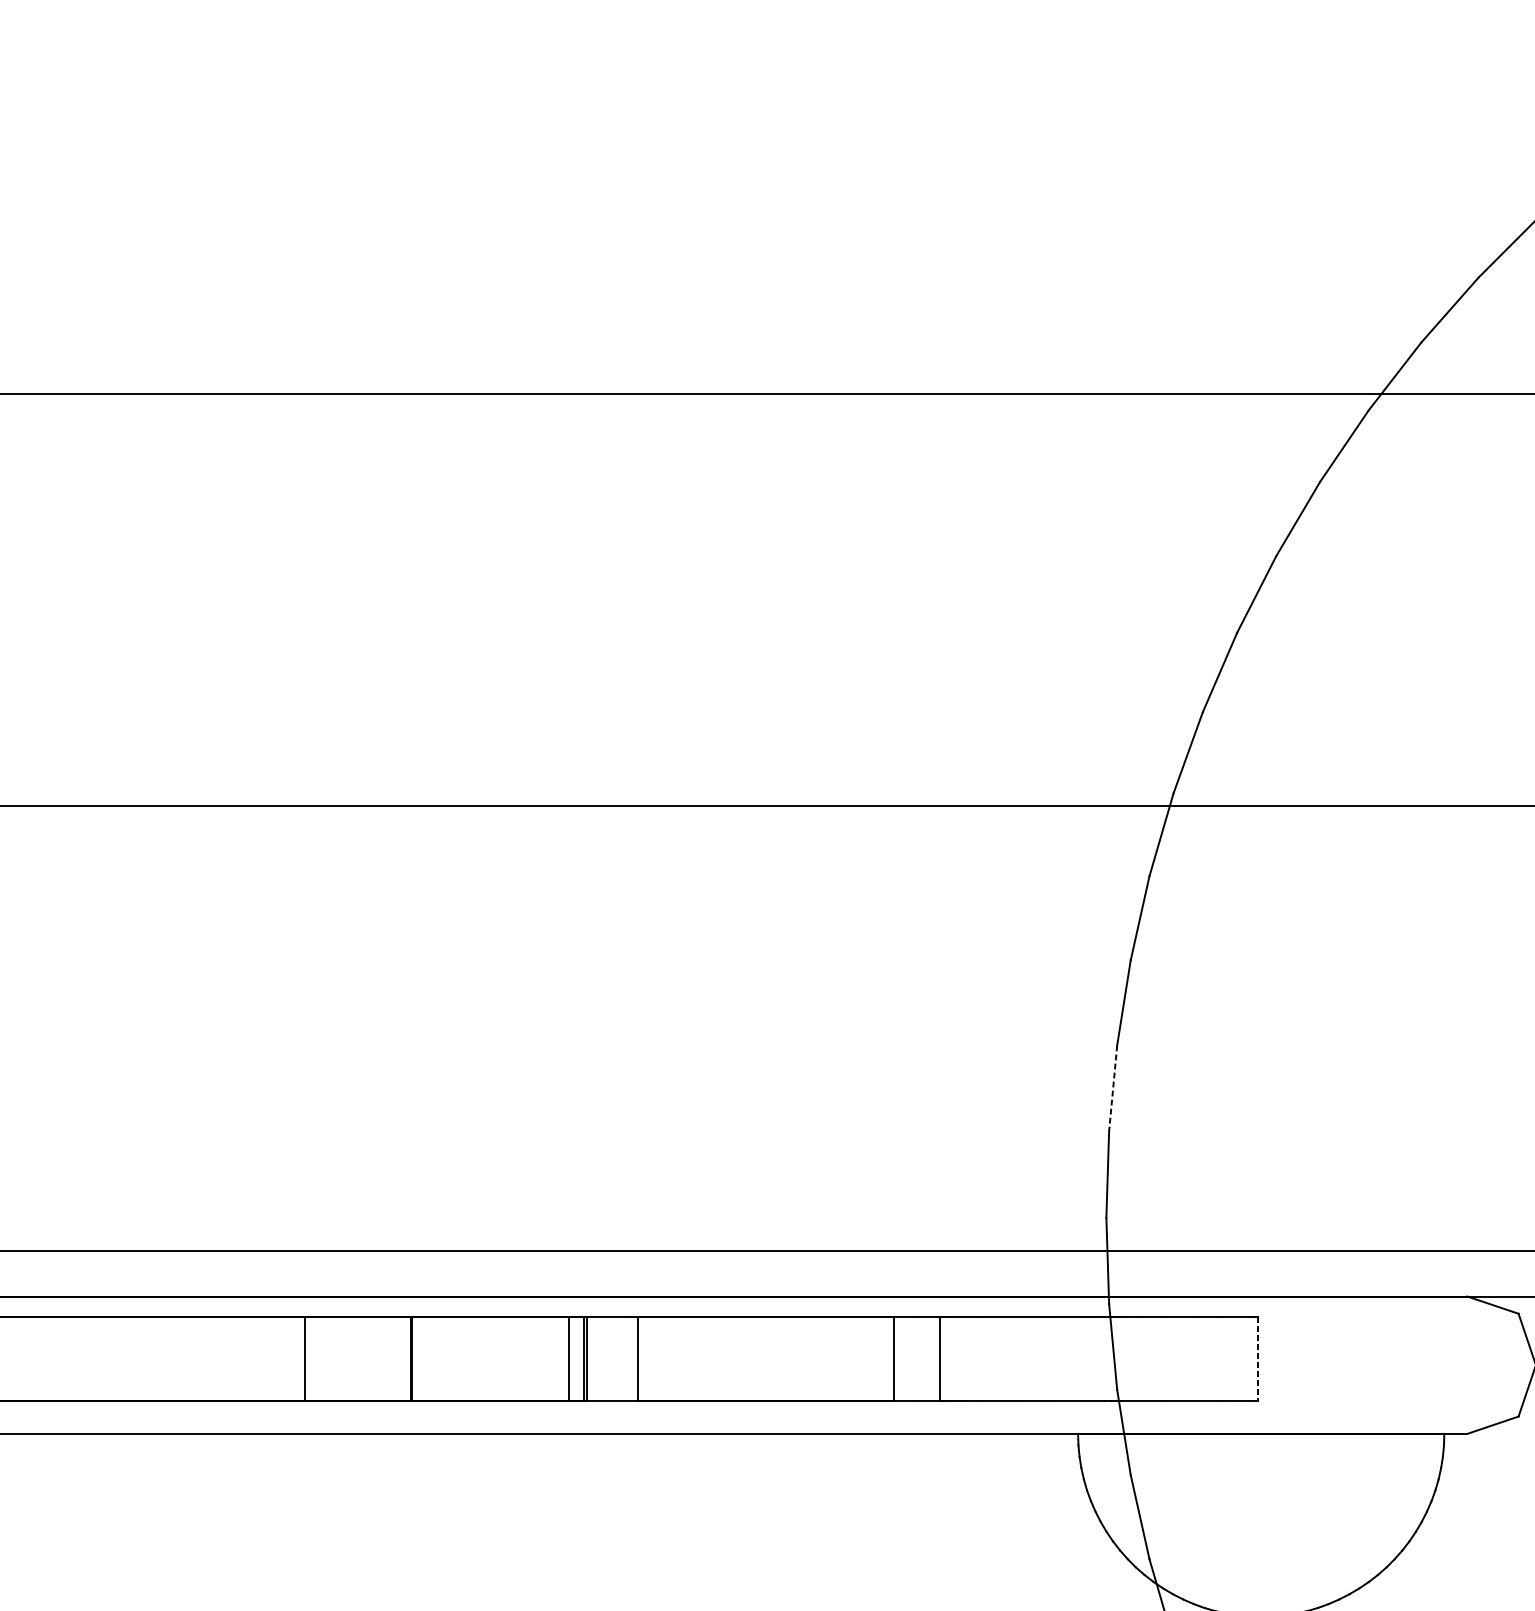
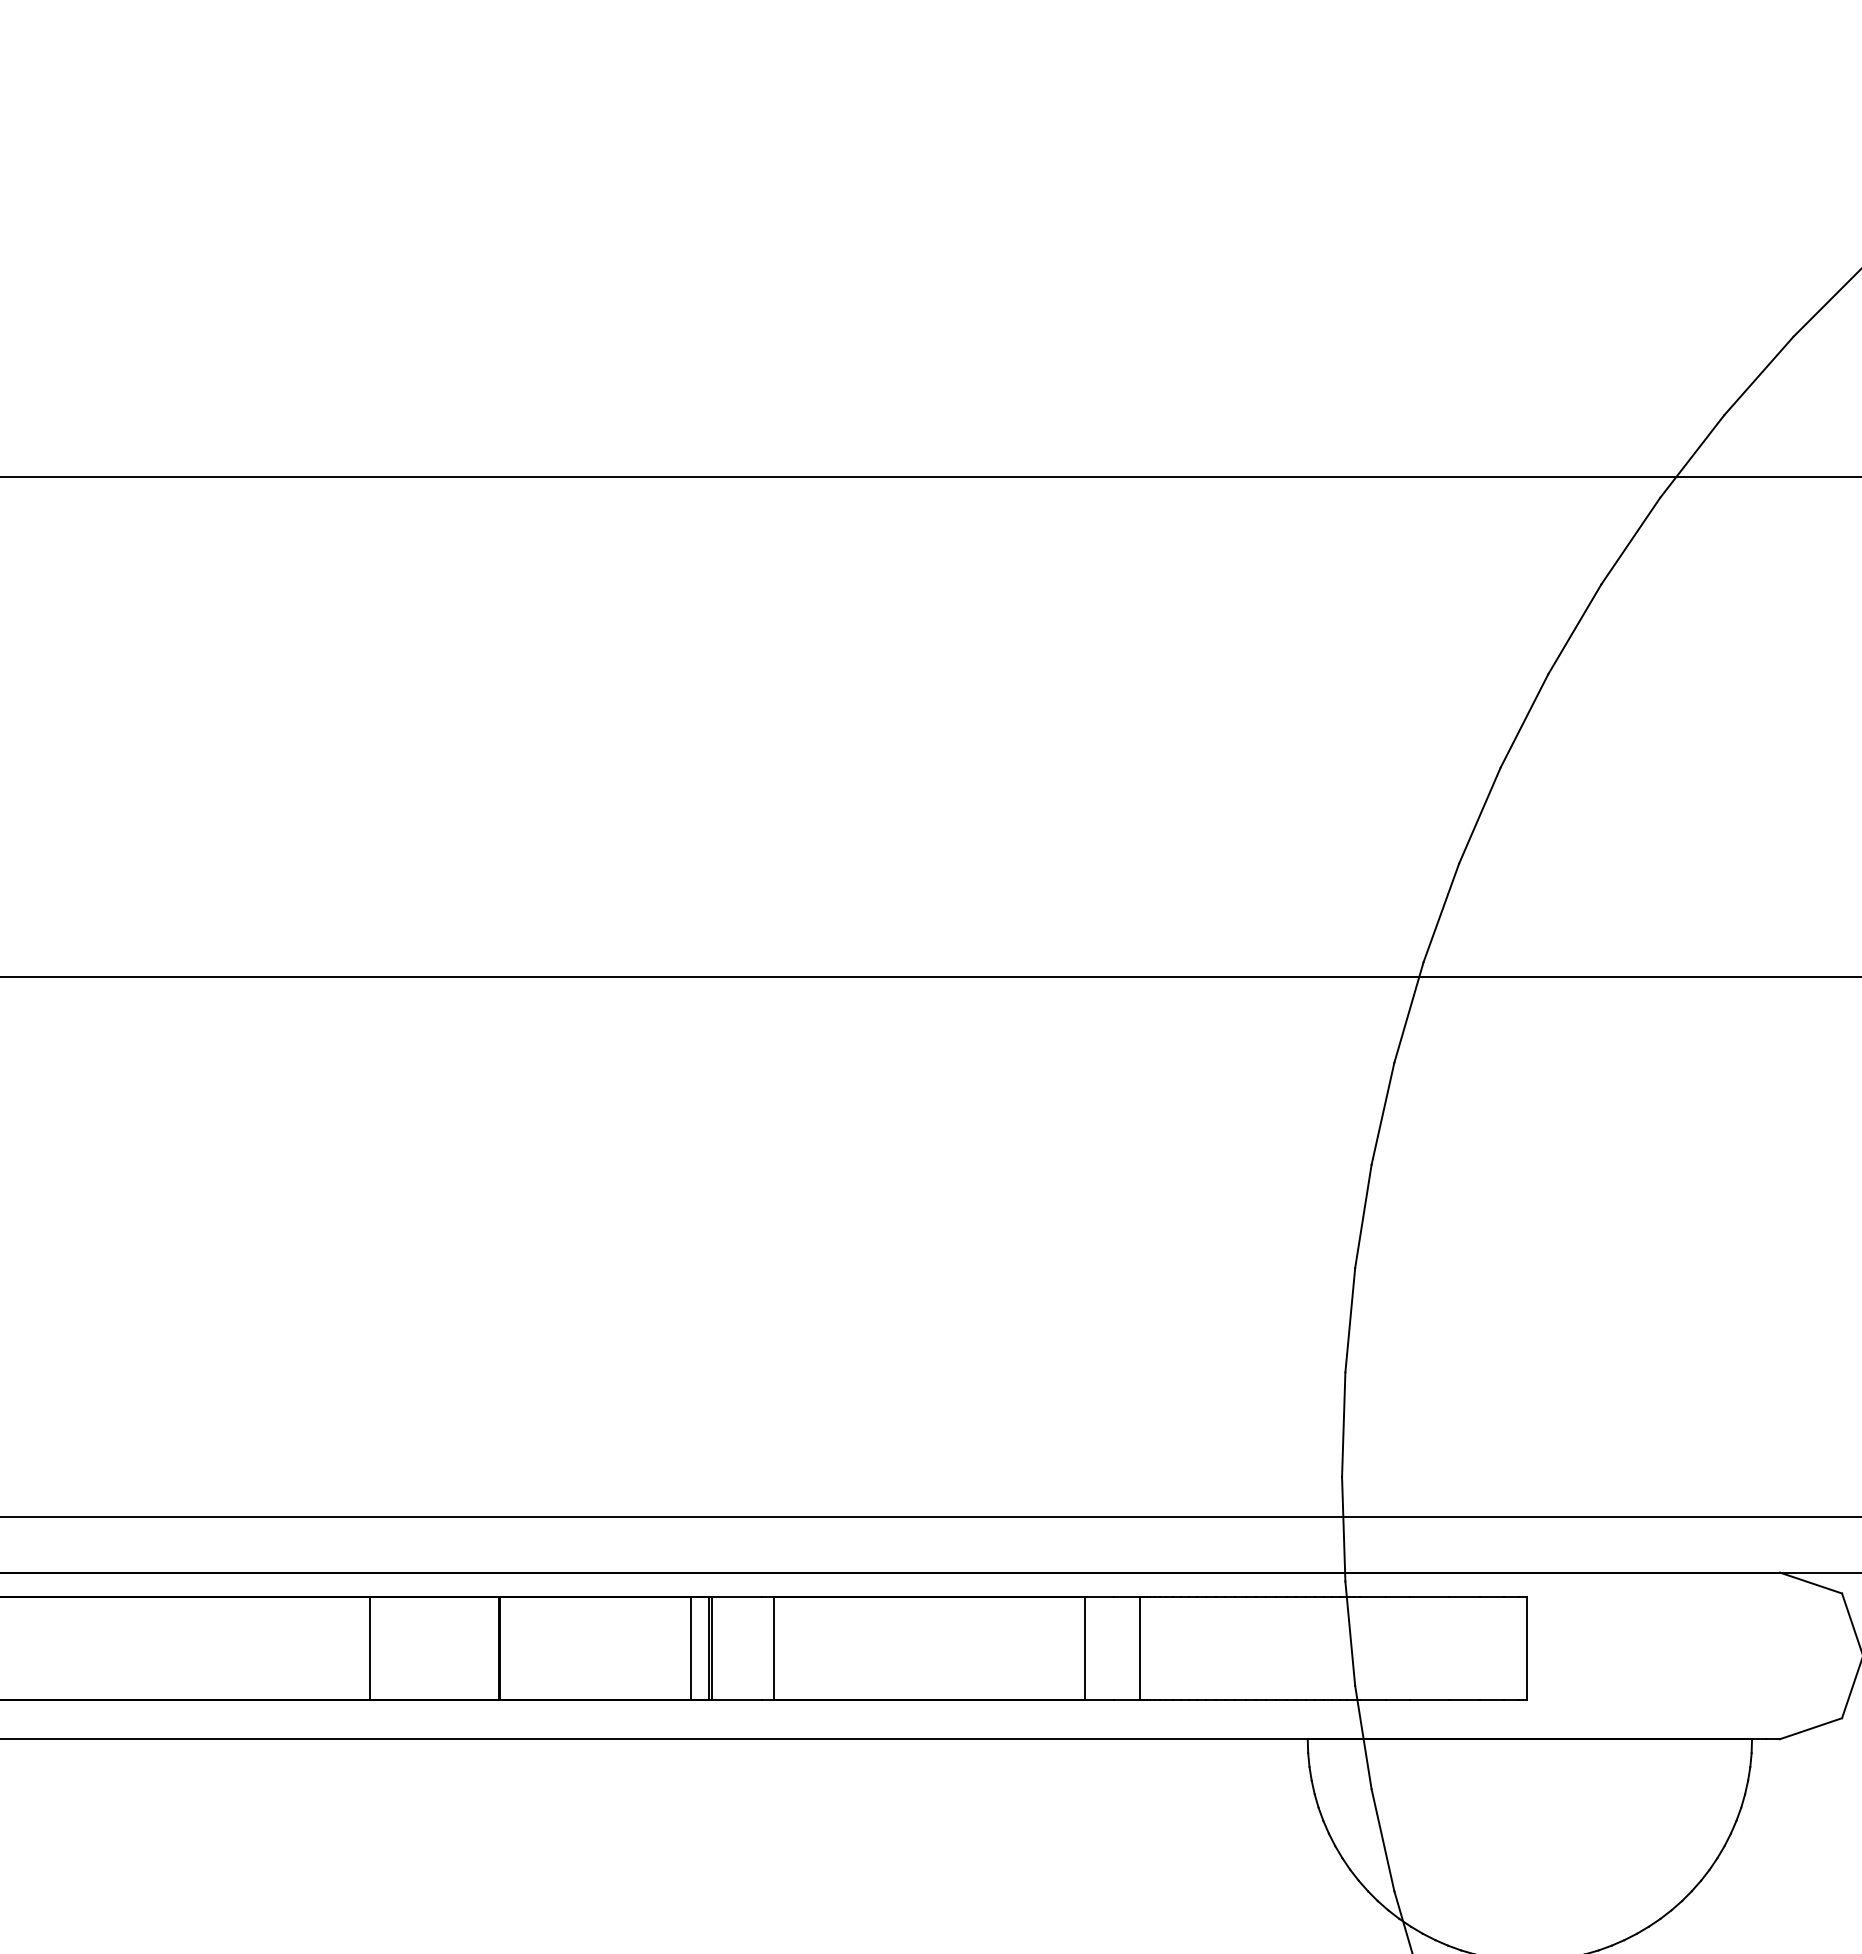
line: (1113, 1088) -> (1350, 1320), dashed -> solid
line: (1258, 1359) -> (1526, 1648), dashed -> solid

